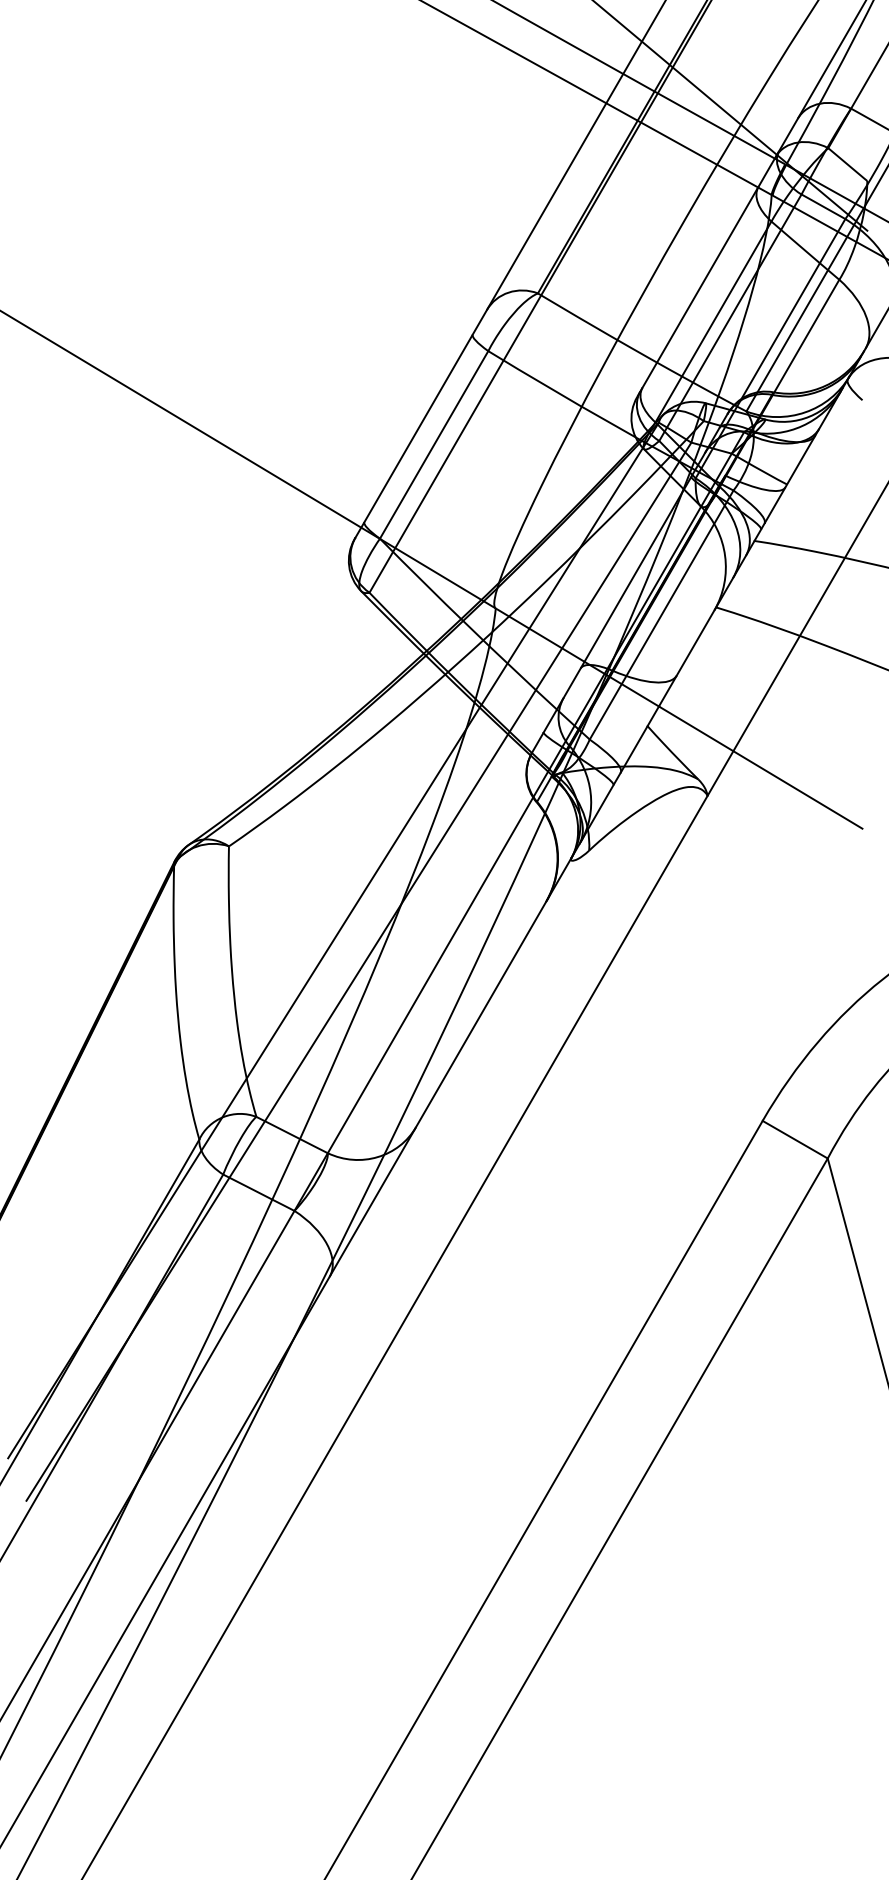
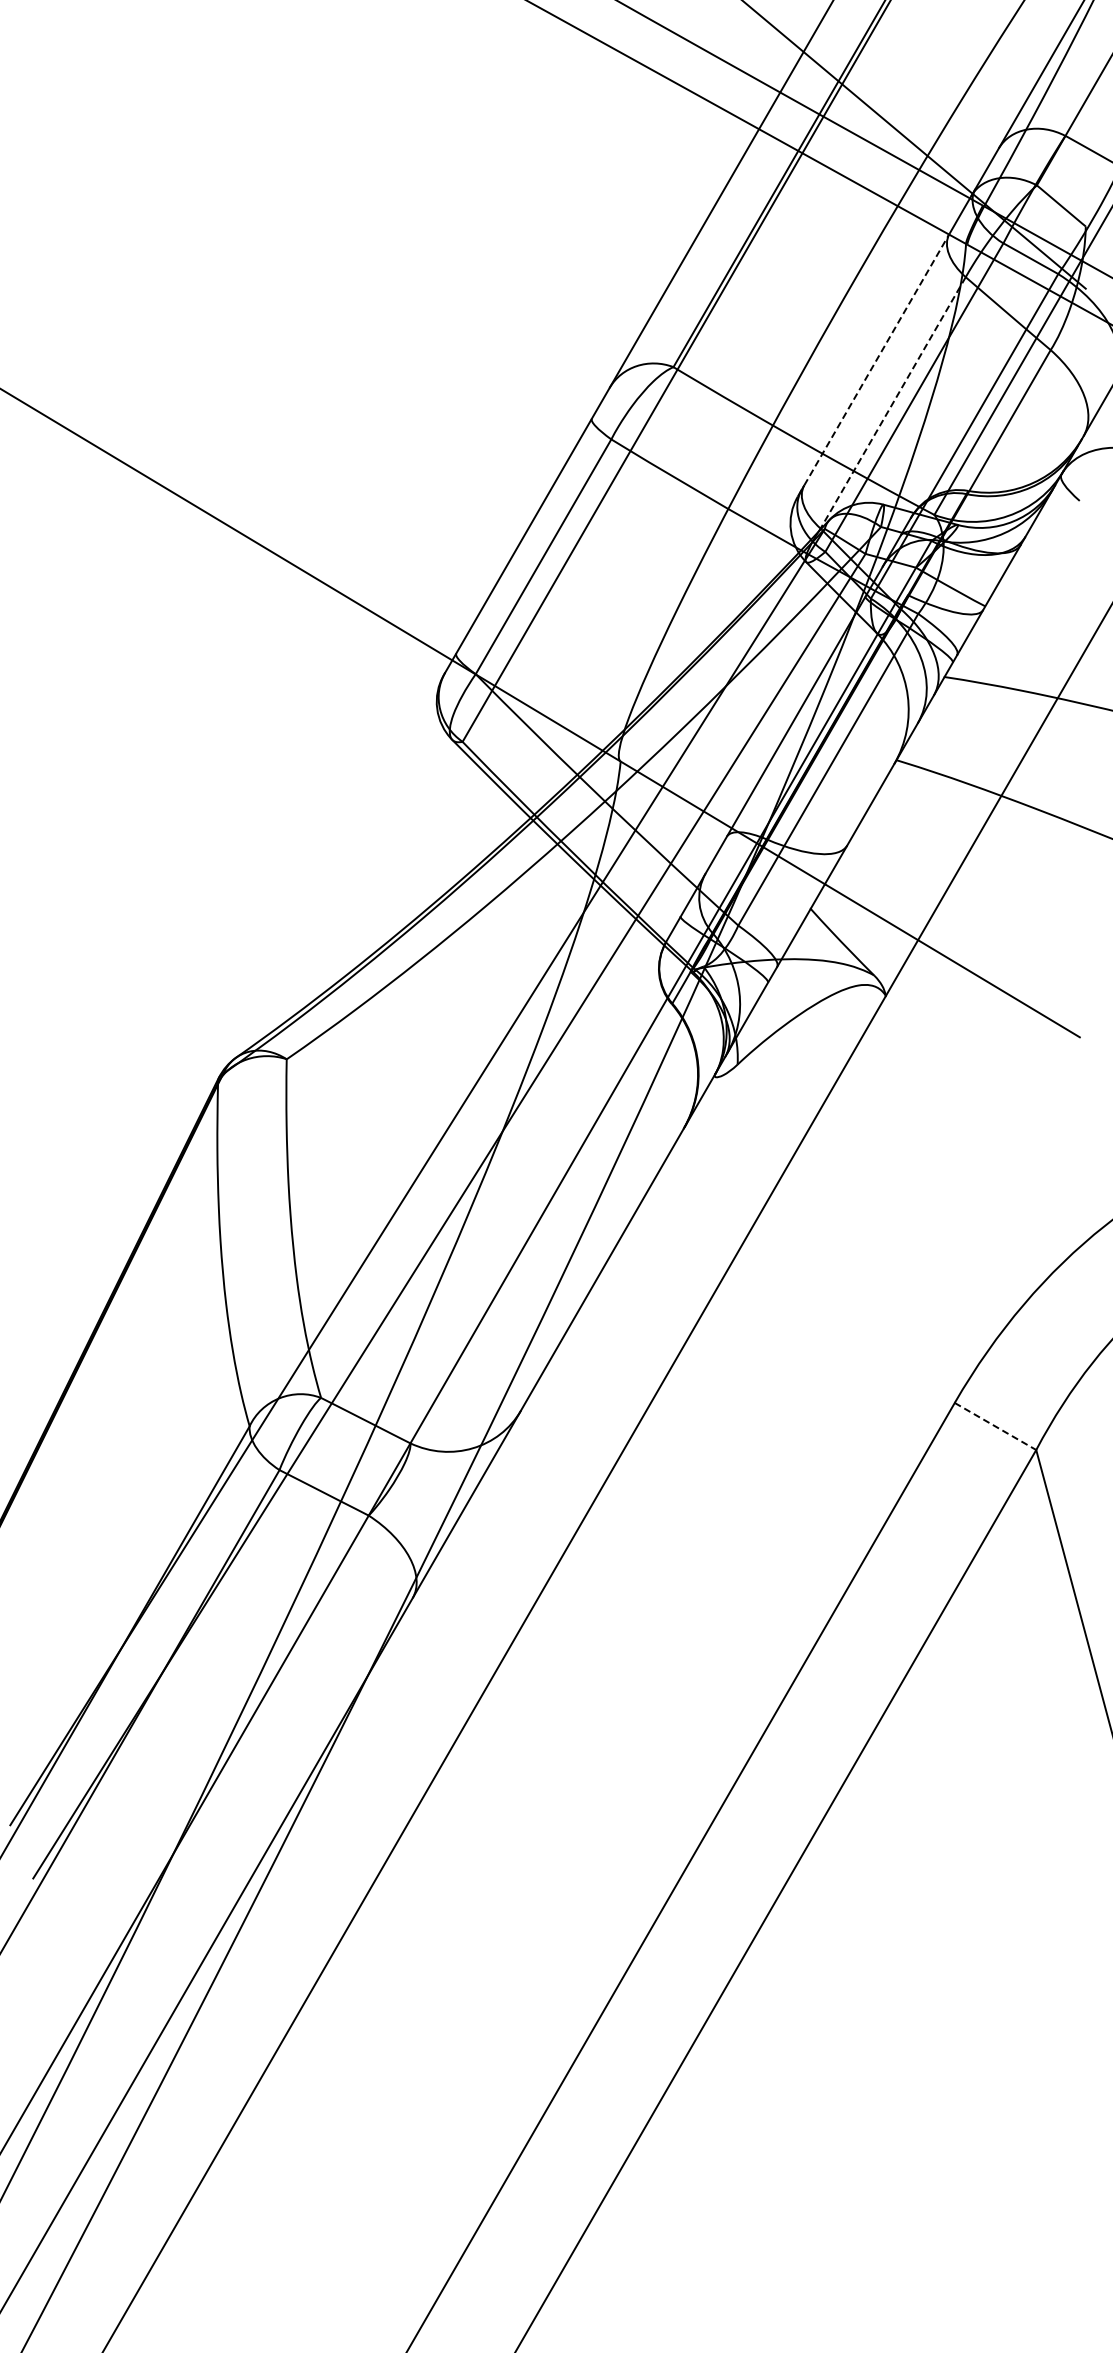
line: (700, 287) -> (877, 359), solid -> dashed
line: (712, 322) -> (892, 403), solid -> dashed
line: (795, 1139) -> (995, 1426), solid -> dashed

